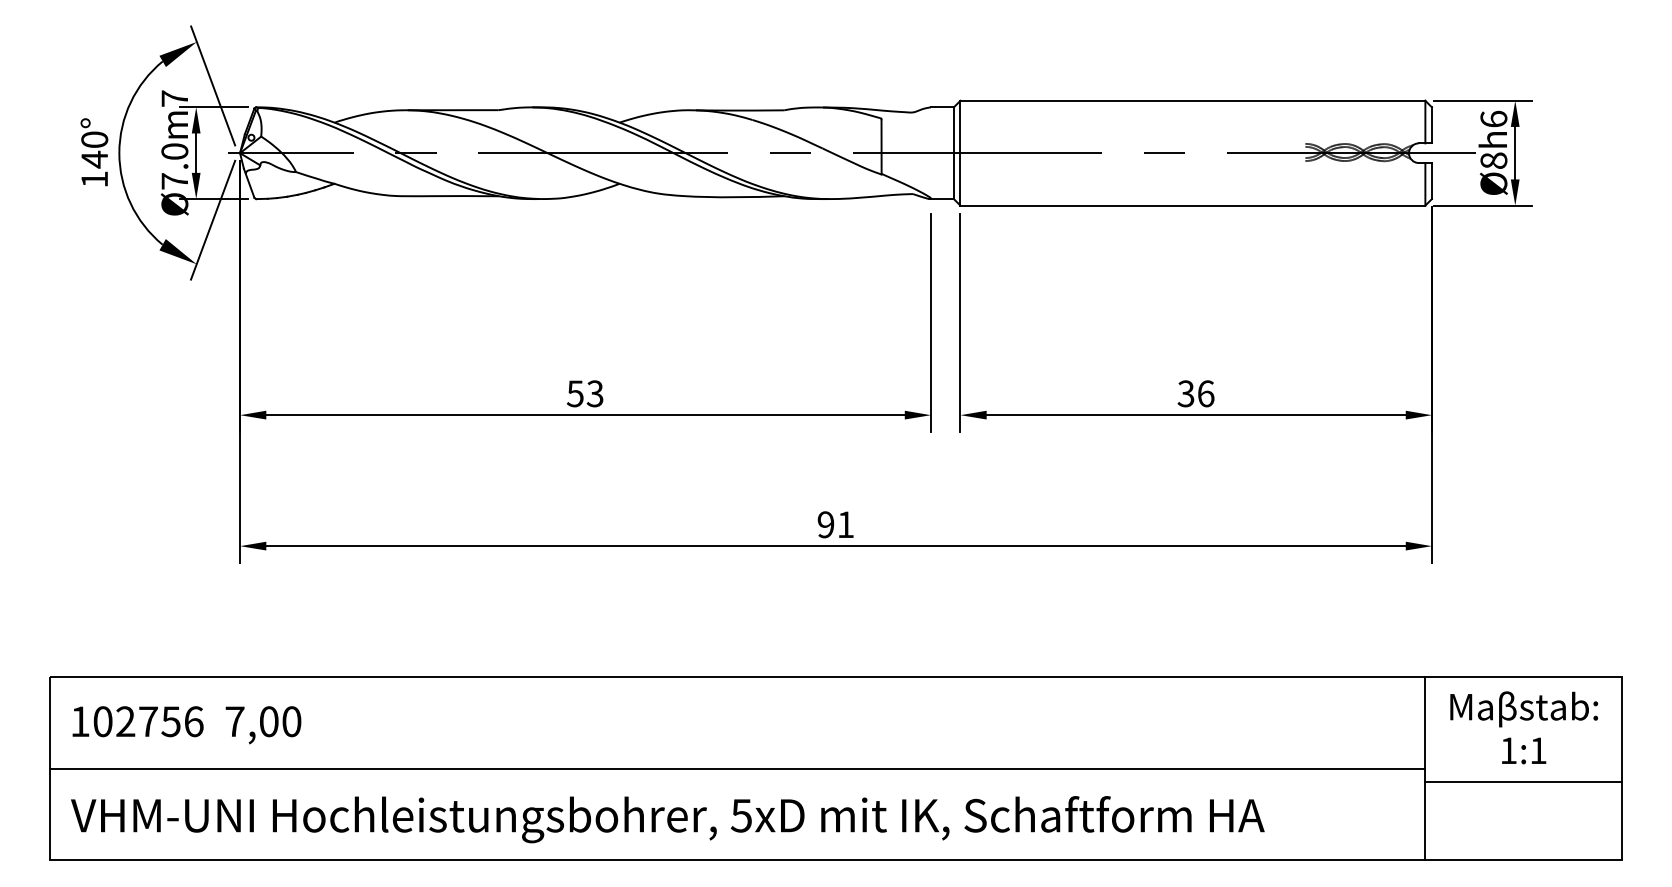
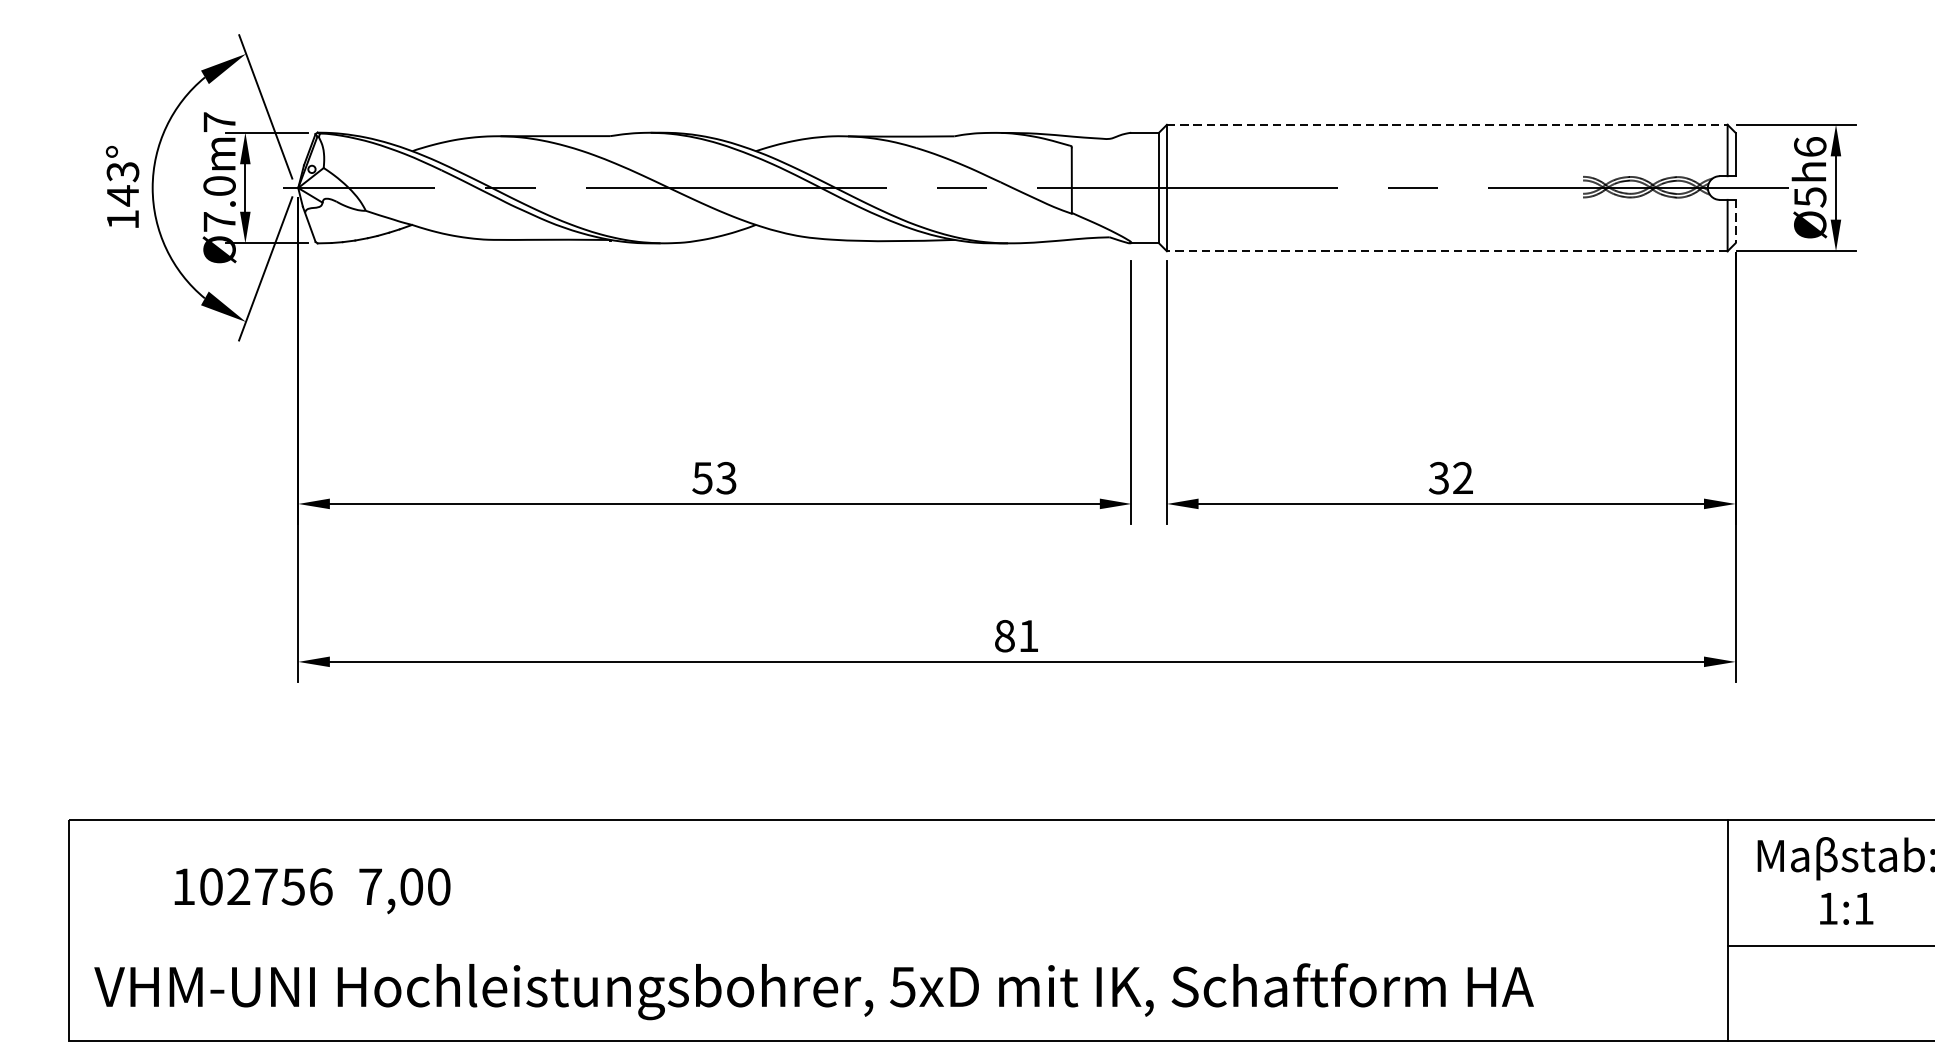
line: (1193, 100) -> (1447, 124), solid -> dashed
text: (94, 139) -> (122, 171), 140° -> 143°
text: (1493, 160) -> (1809, 196), Ø8h6 -> Ø5h6
line: (1431, 181) -> (1734, 222), solid -> dashed
line: (1192, 205) -> (1446, 251), solid -> dashed
text: (1205, 393) -> (1462, 477), 36 -> 32
text: (825, 524) -> (1004, 635), 91 -> 81
text: (186, 725) -> (312, 891), moved
line: (737, 768) -> (898, 930), removed

